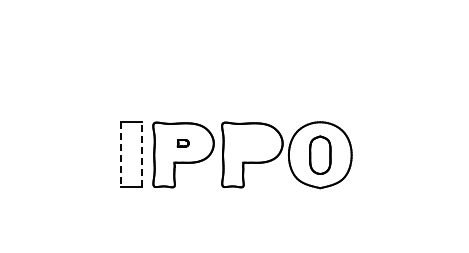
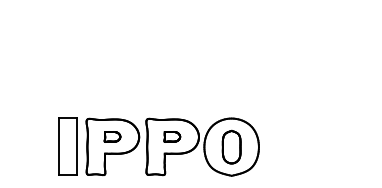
part: (183, 143) -> (112, 137), size x1.67
part: (251, 143) -> (171, 137), added
line: (121, 154) -> (58, 146), dashed -> solid
line: (141, 154) -> (76, 146), dashed -> solid

